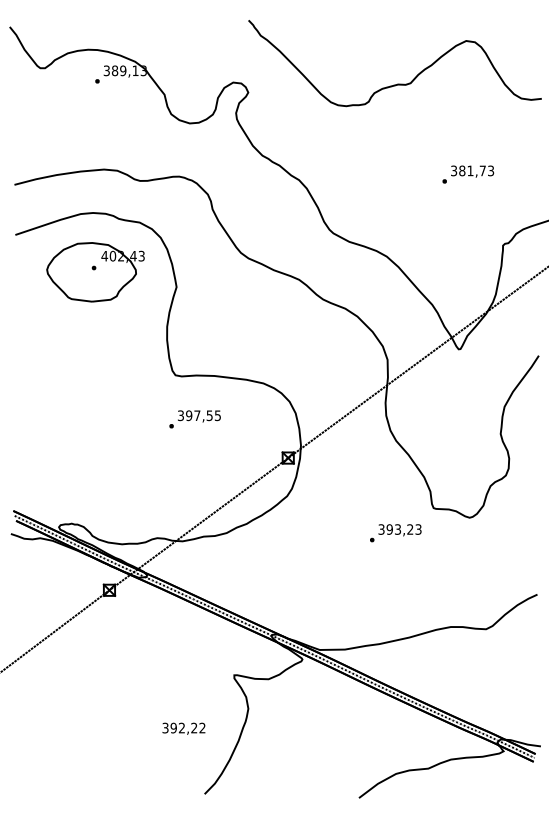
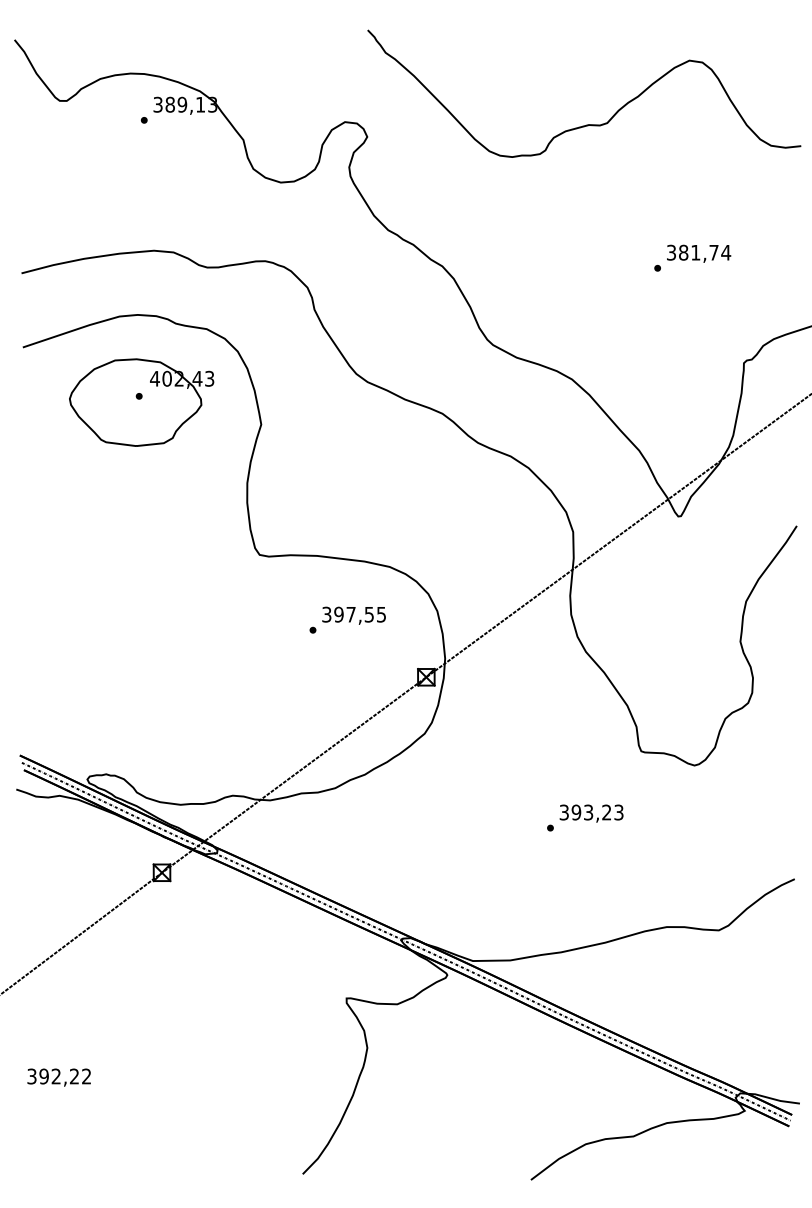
text: (490, 170) -> (725, 252), 381,73 -> 381,74
text: (194, 419) -> (346, 620), moved
text: (395, 533) -> (584, 818), moved
text: (183, 728) -> (58, 1077), moved

